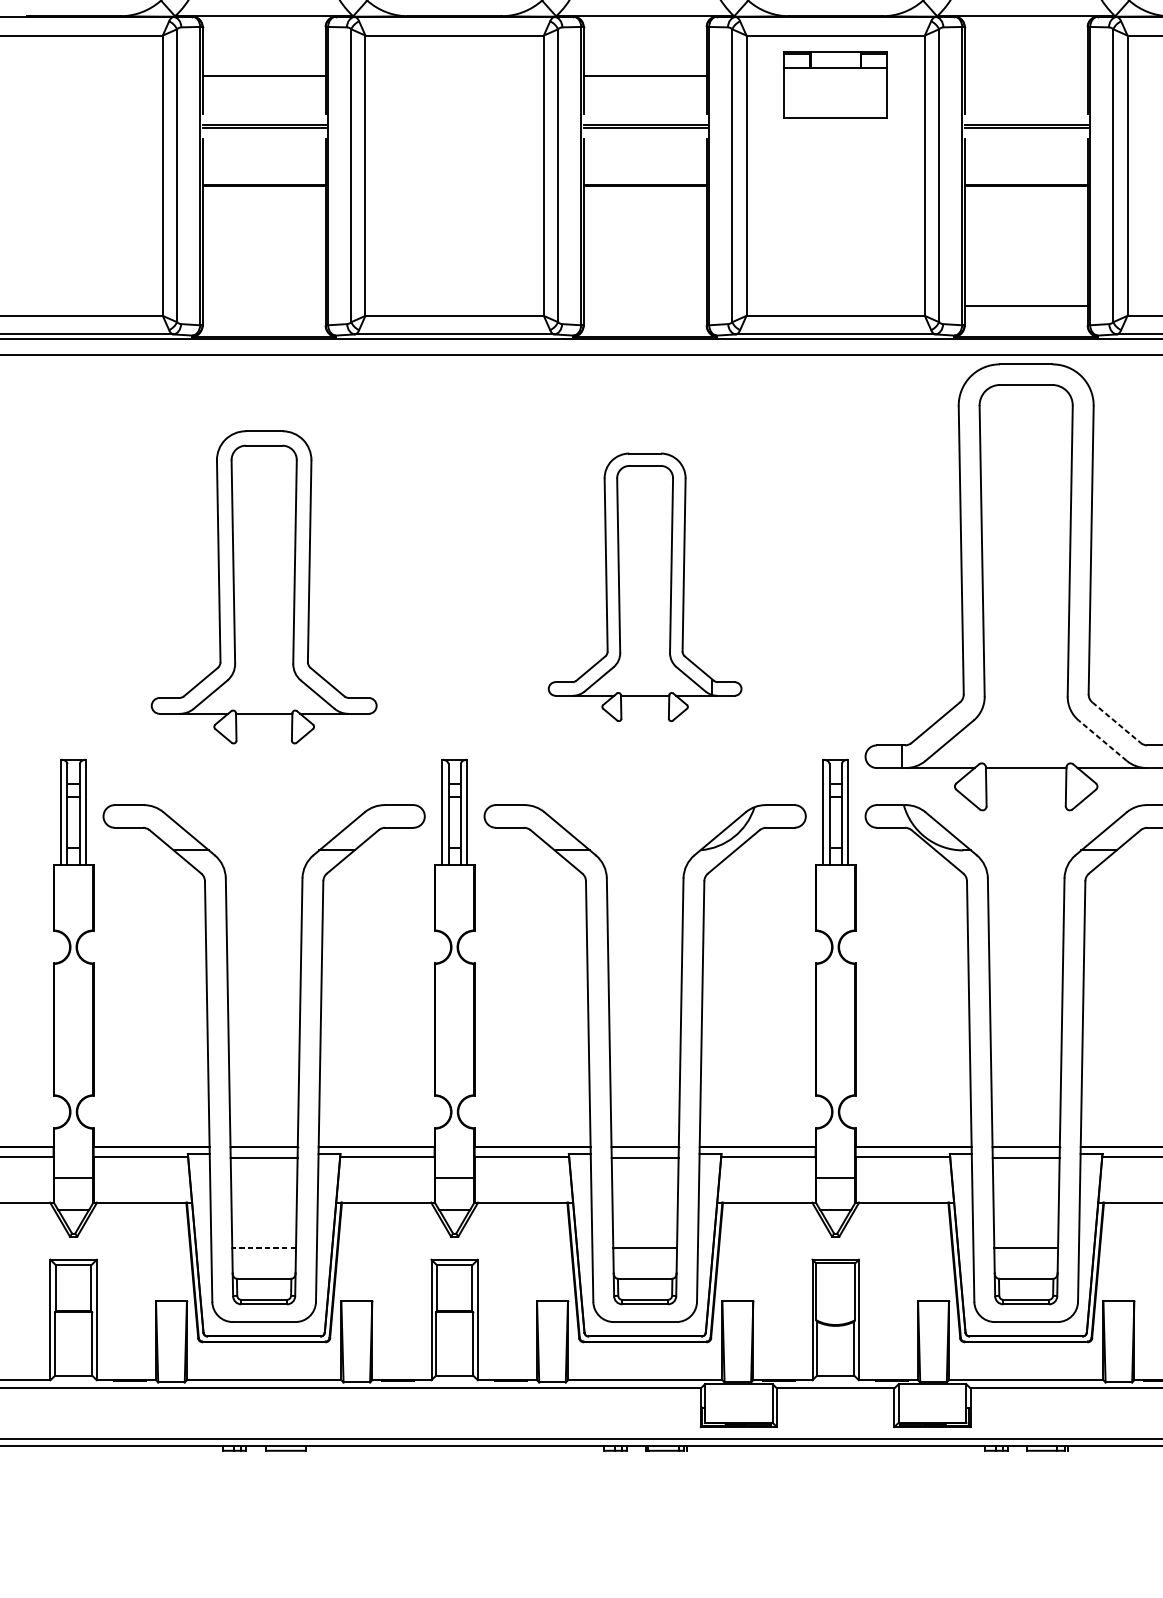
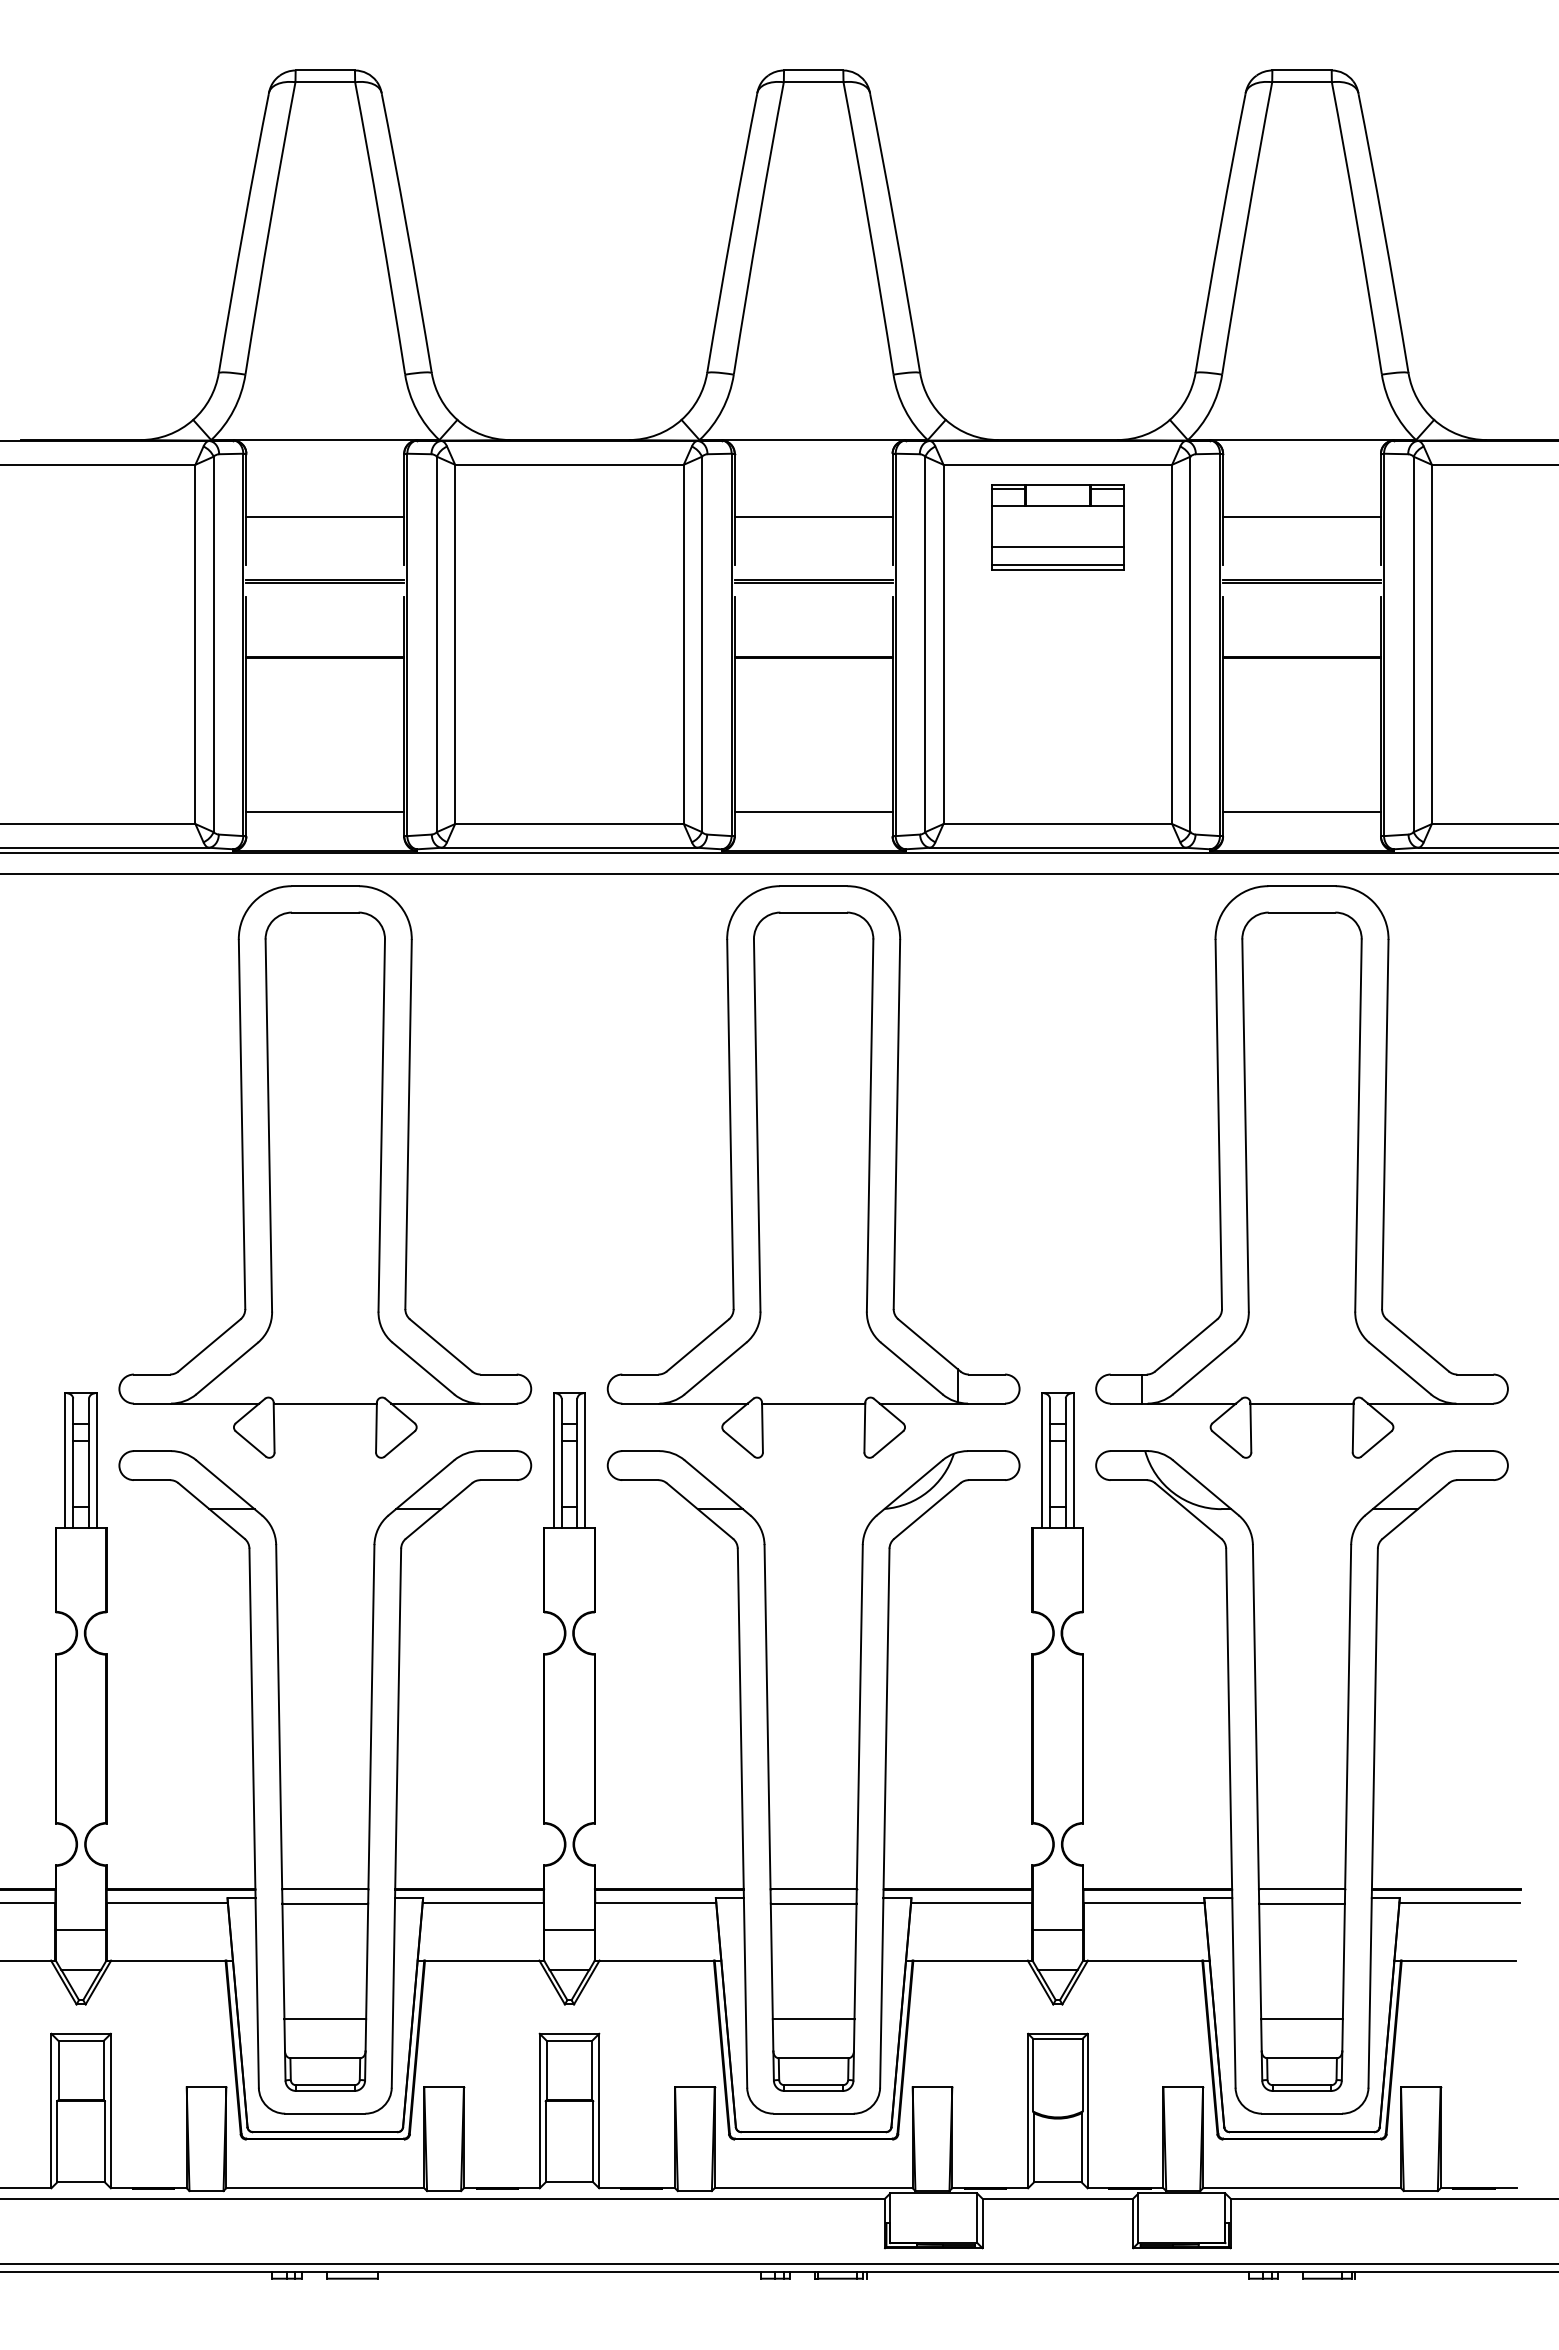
line: (1025, 76) -> (1301, 517), added
line: (835, 99) -> (1057, 546), added
line: (835, 113) -> (1057, 564), added
line: (264, 306) -> (325, 811), added
line: (645, 306) -> (813, 811), added
part: (264, 586) -> (325, 1171), size x1.43
part: (645, 586) -> (813, 1171), size x1.67
line: (1116, 722) -> (1417, 1345), dashed -> solid
line: (1102, 740) -> (1399, 1368), dashed -> solid
line: (264, 1248) -> (325, 2019), dashed -> solid

